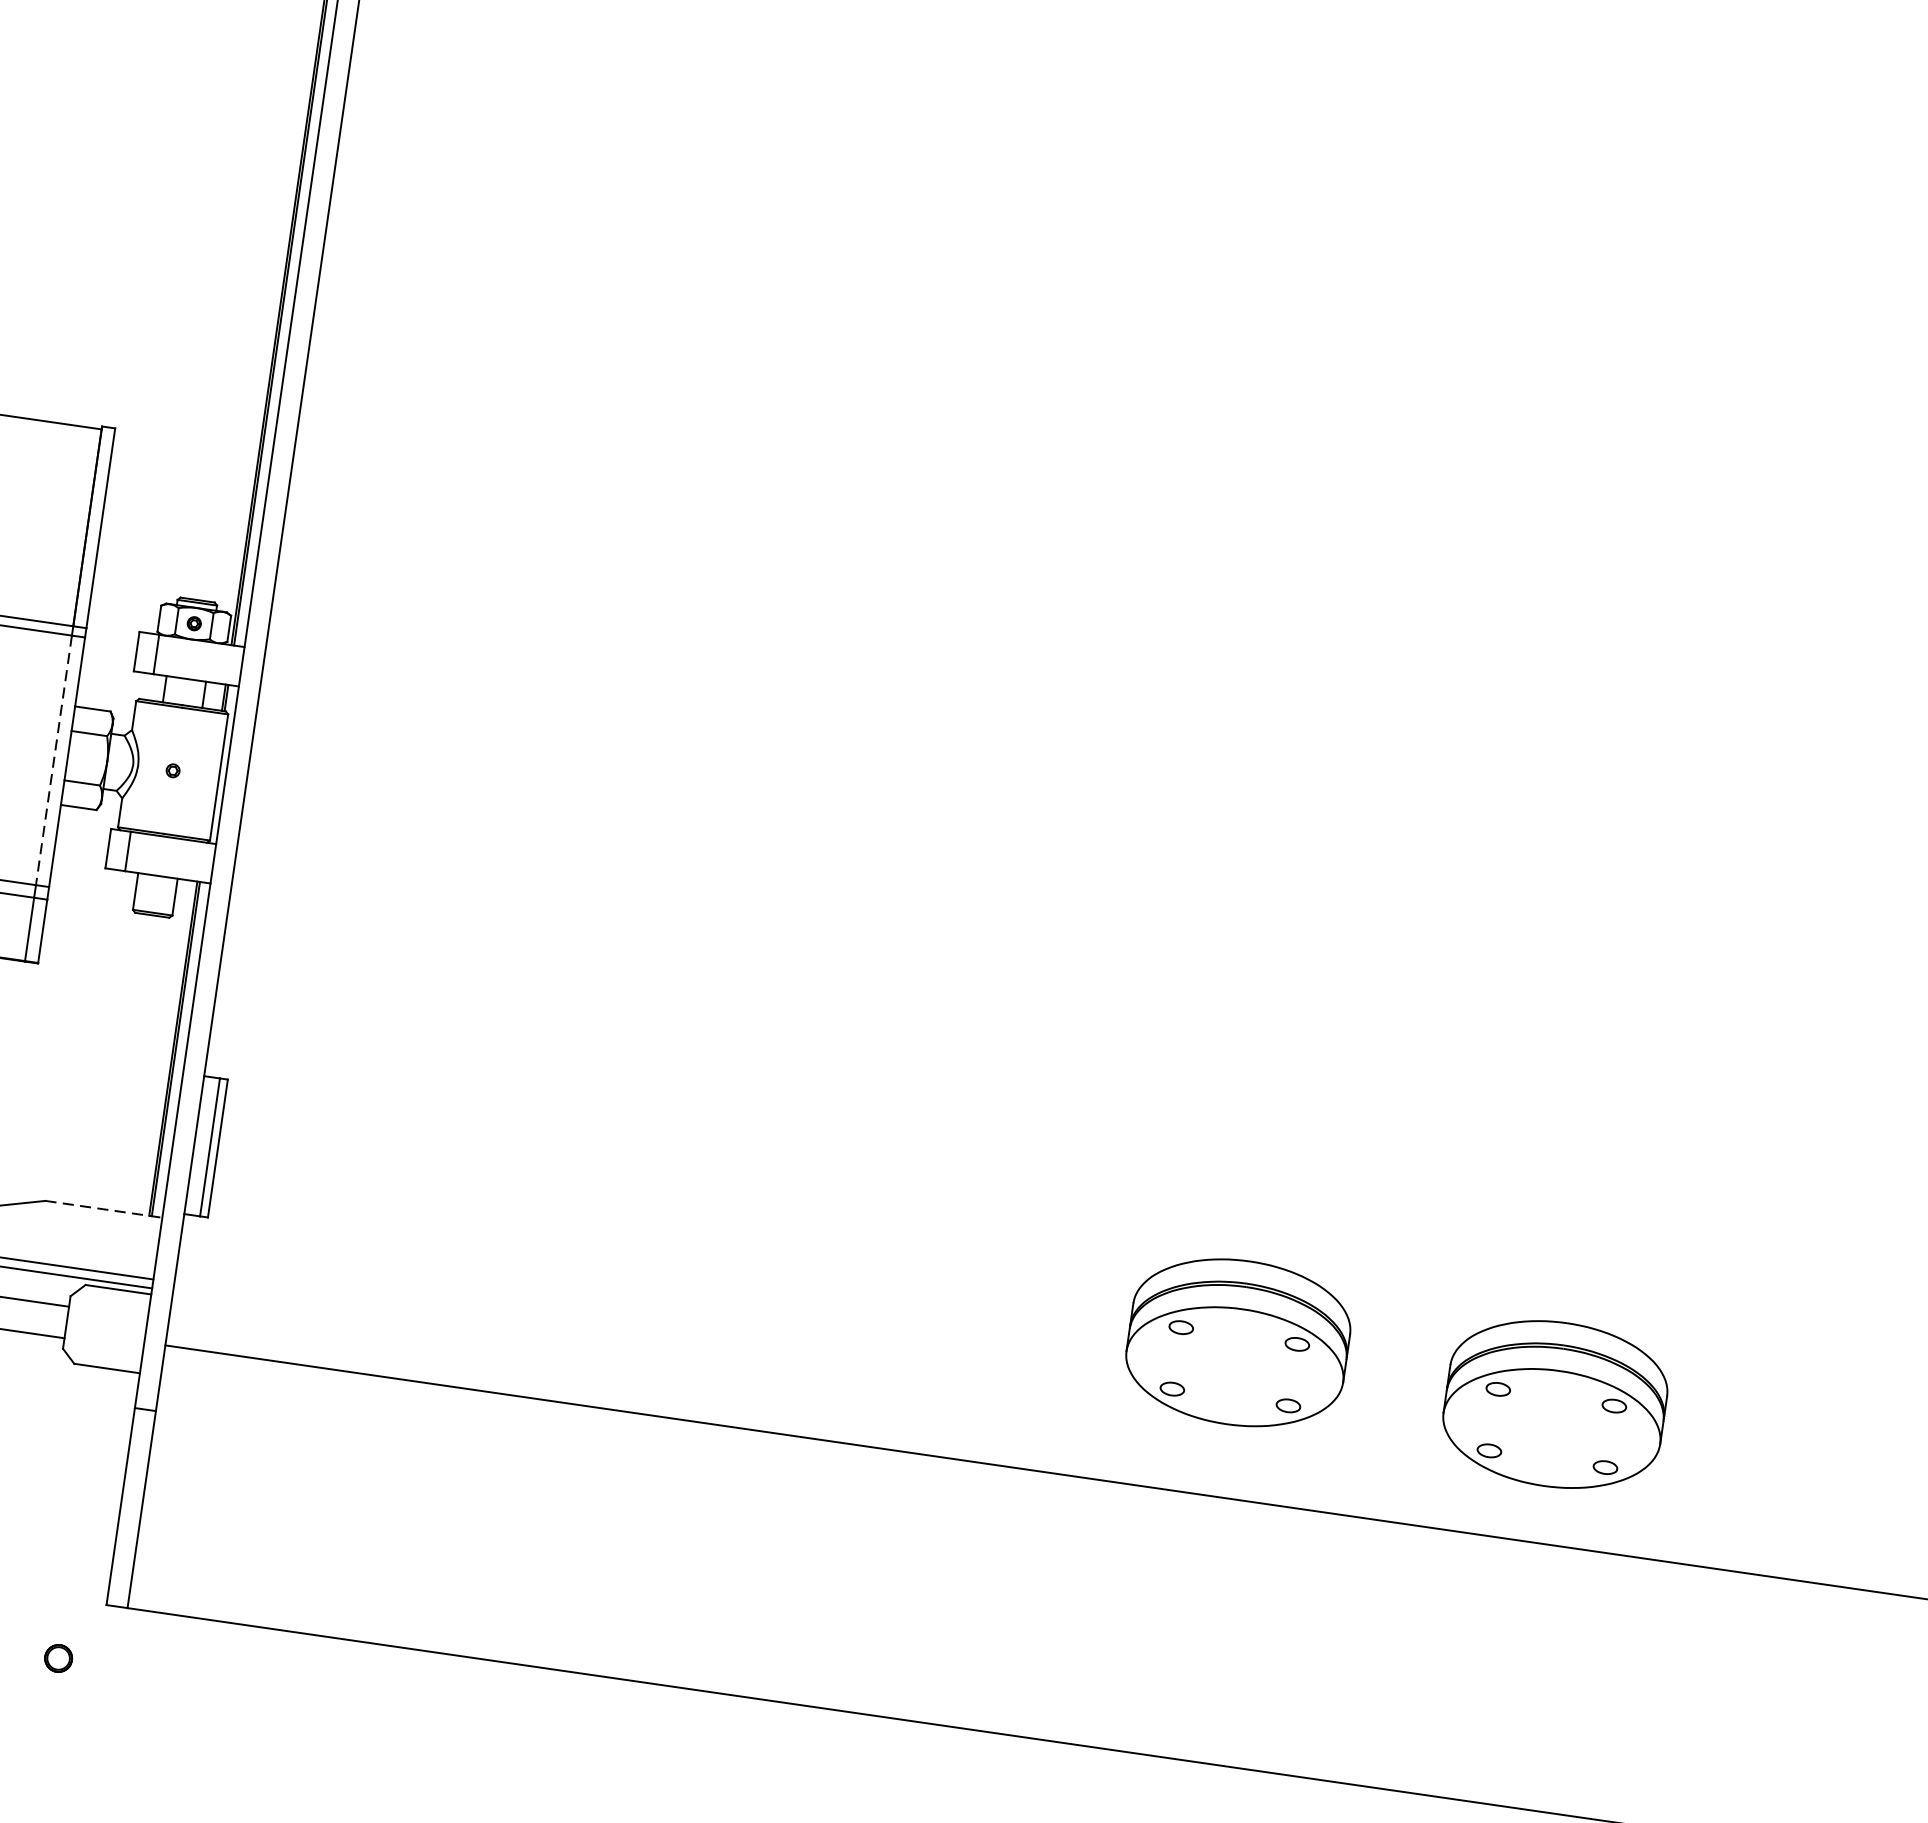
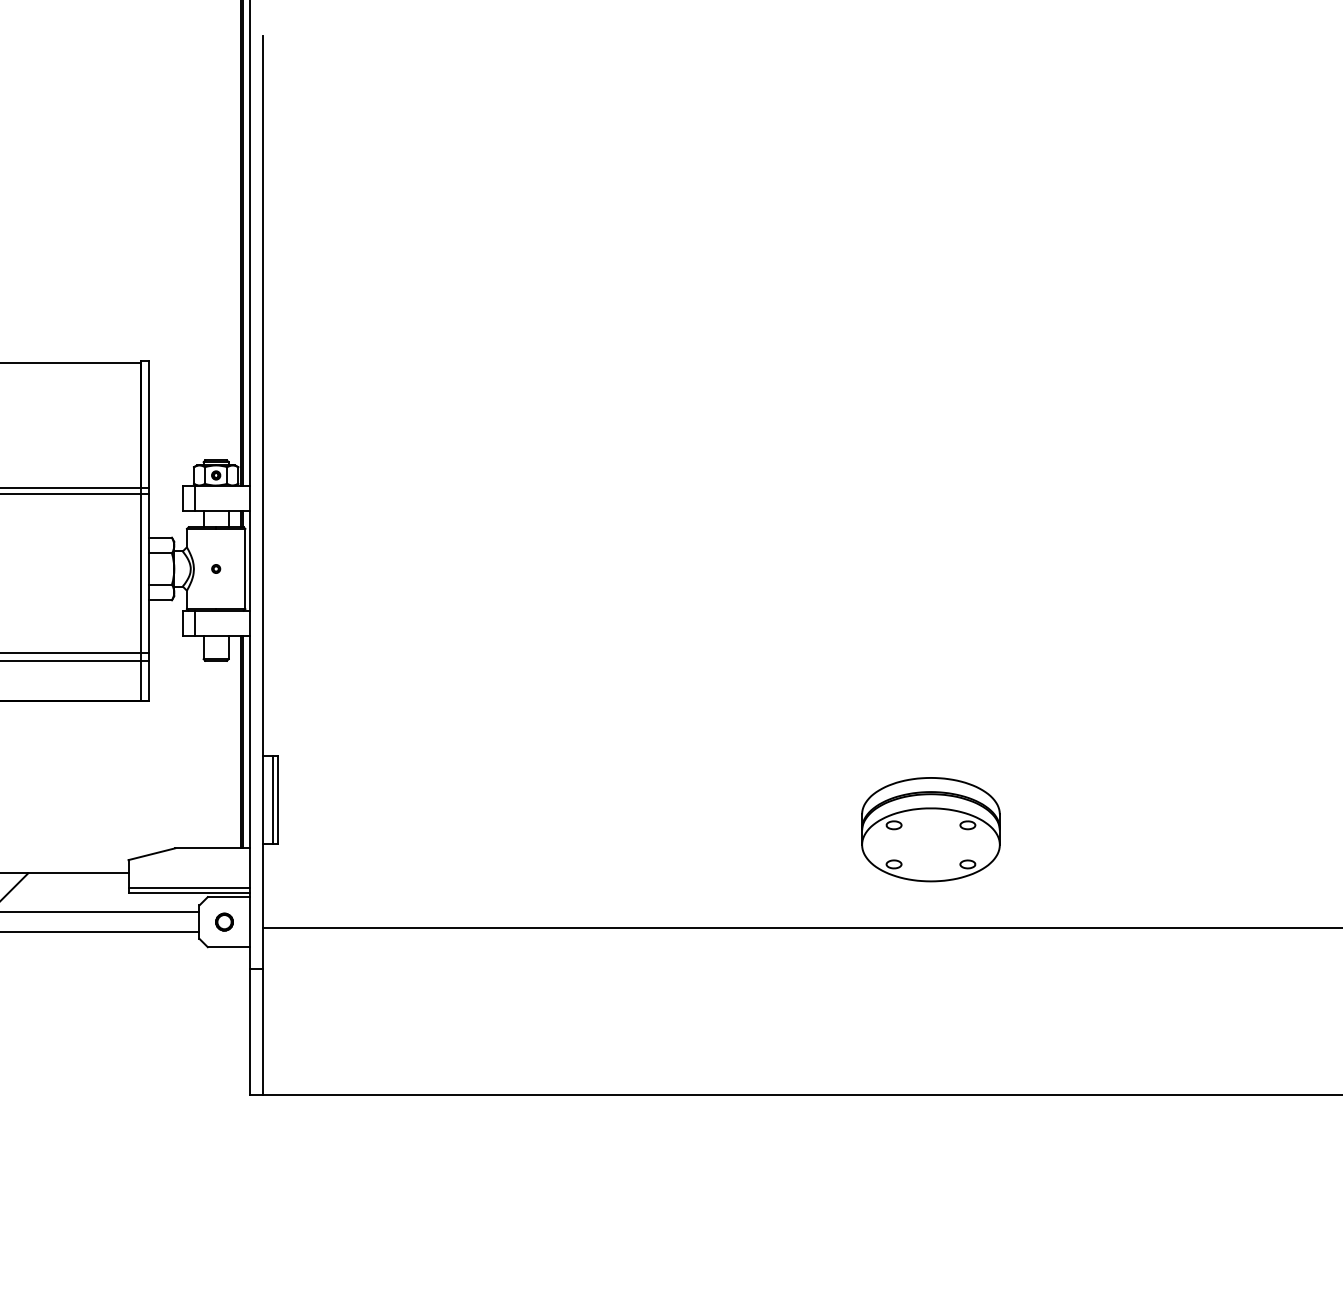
line: (54, 760) -> (141, 573), dashed -> solid
line: (103, 1209) -> (212, 848), dashed -> solid
part: (1554, 1404) -> (1133, 839), removed
circle: (58, 1657) -> (224, 921), moved

